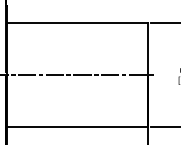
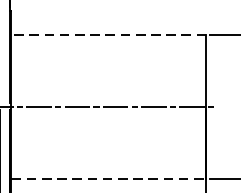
line: (77, 22) -> (108, 34), solid -> dashed
line: (78, 126) -> (110, 178), solid -> dashed

